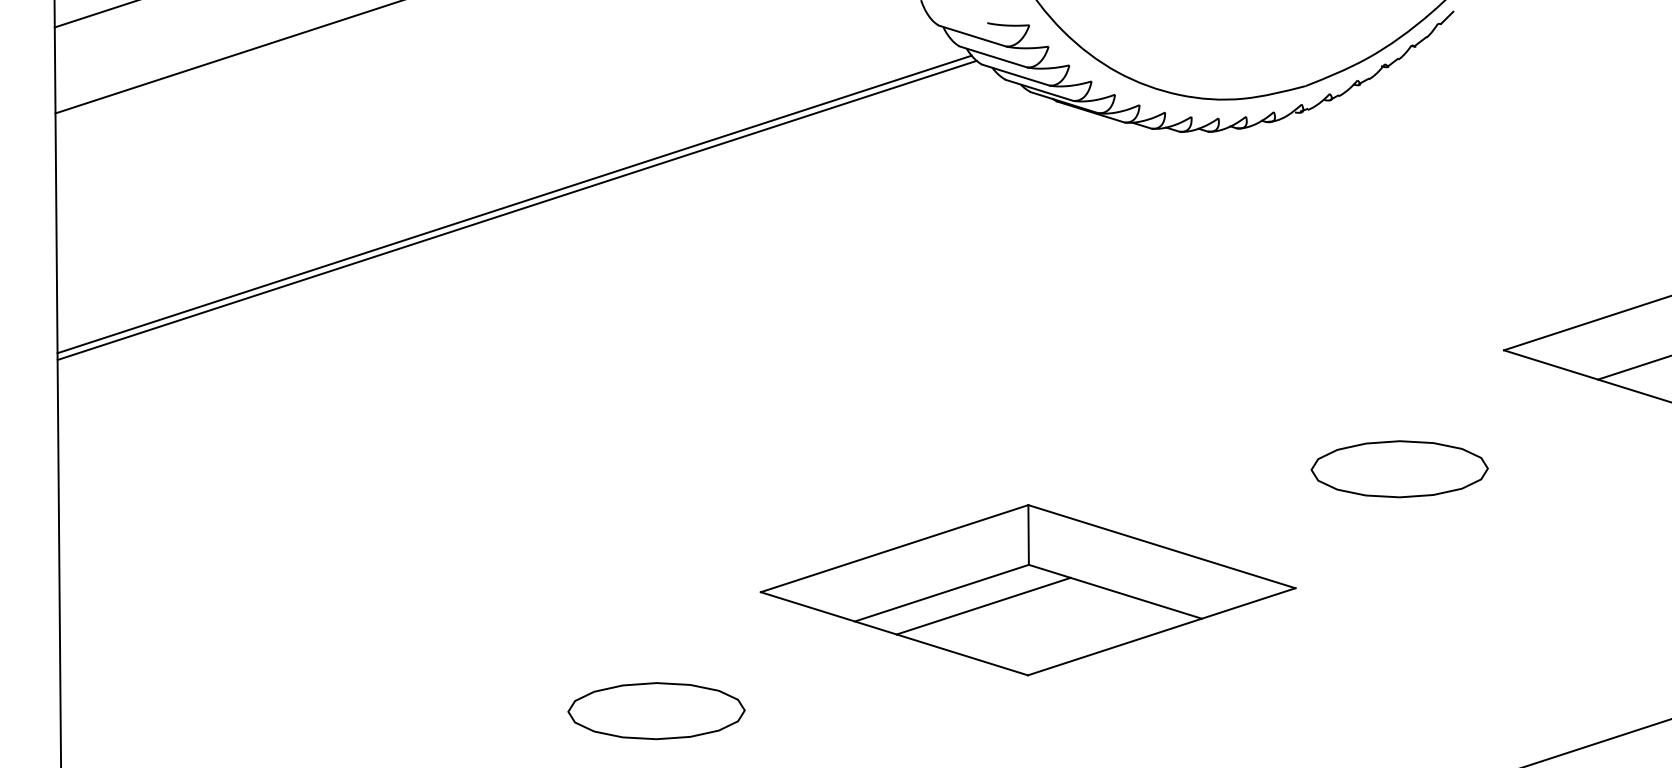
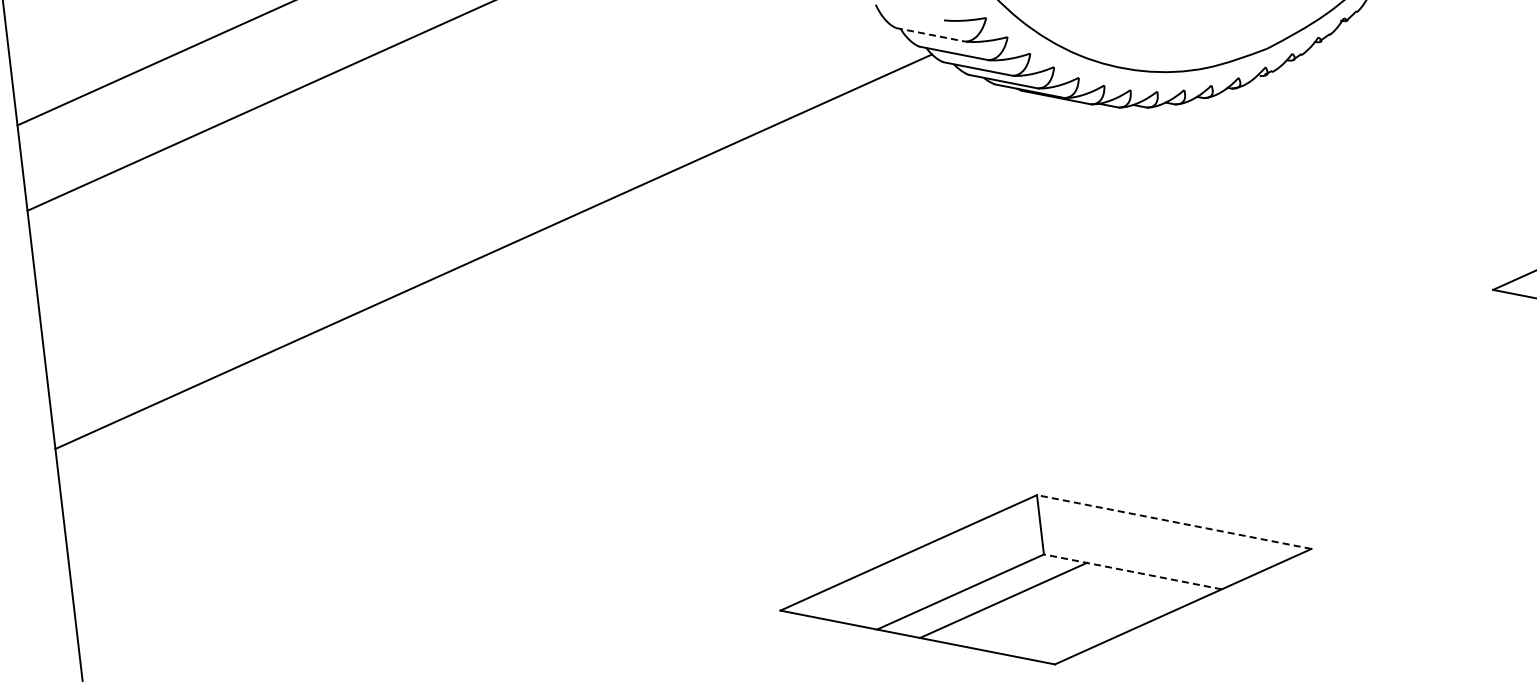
line: (973, 36) -> (931, 35), solid -> dashed
line: (516, 209) -> (496, 256), removed
part: (1399, 469) -> (1402, 419), removed
line: (1161, 546) -> (1173, 521), solid -> dashed
line: (1115, 591) -> (1132, 571), solid -> dashed

